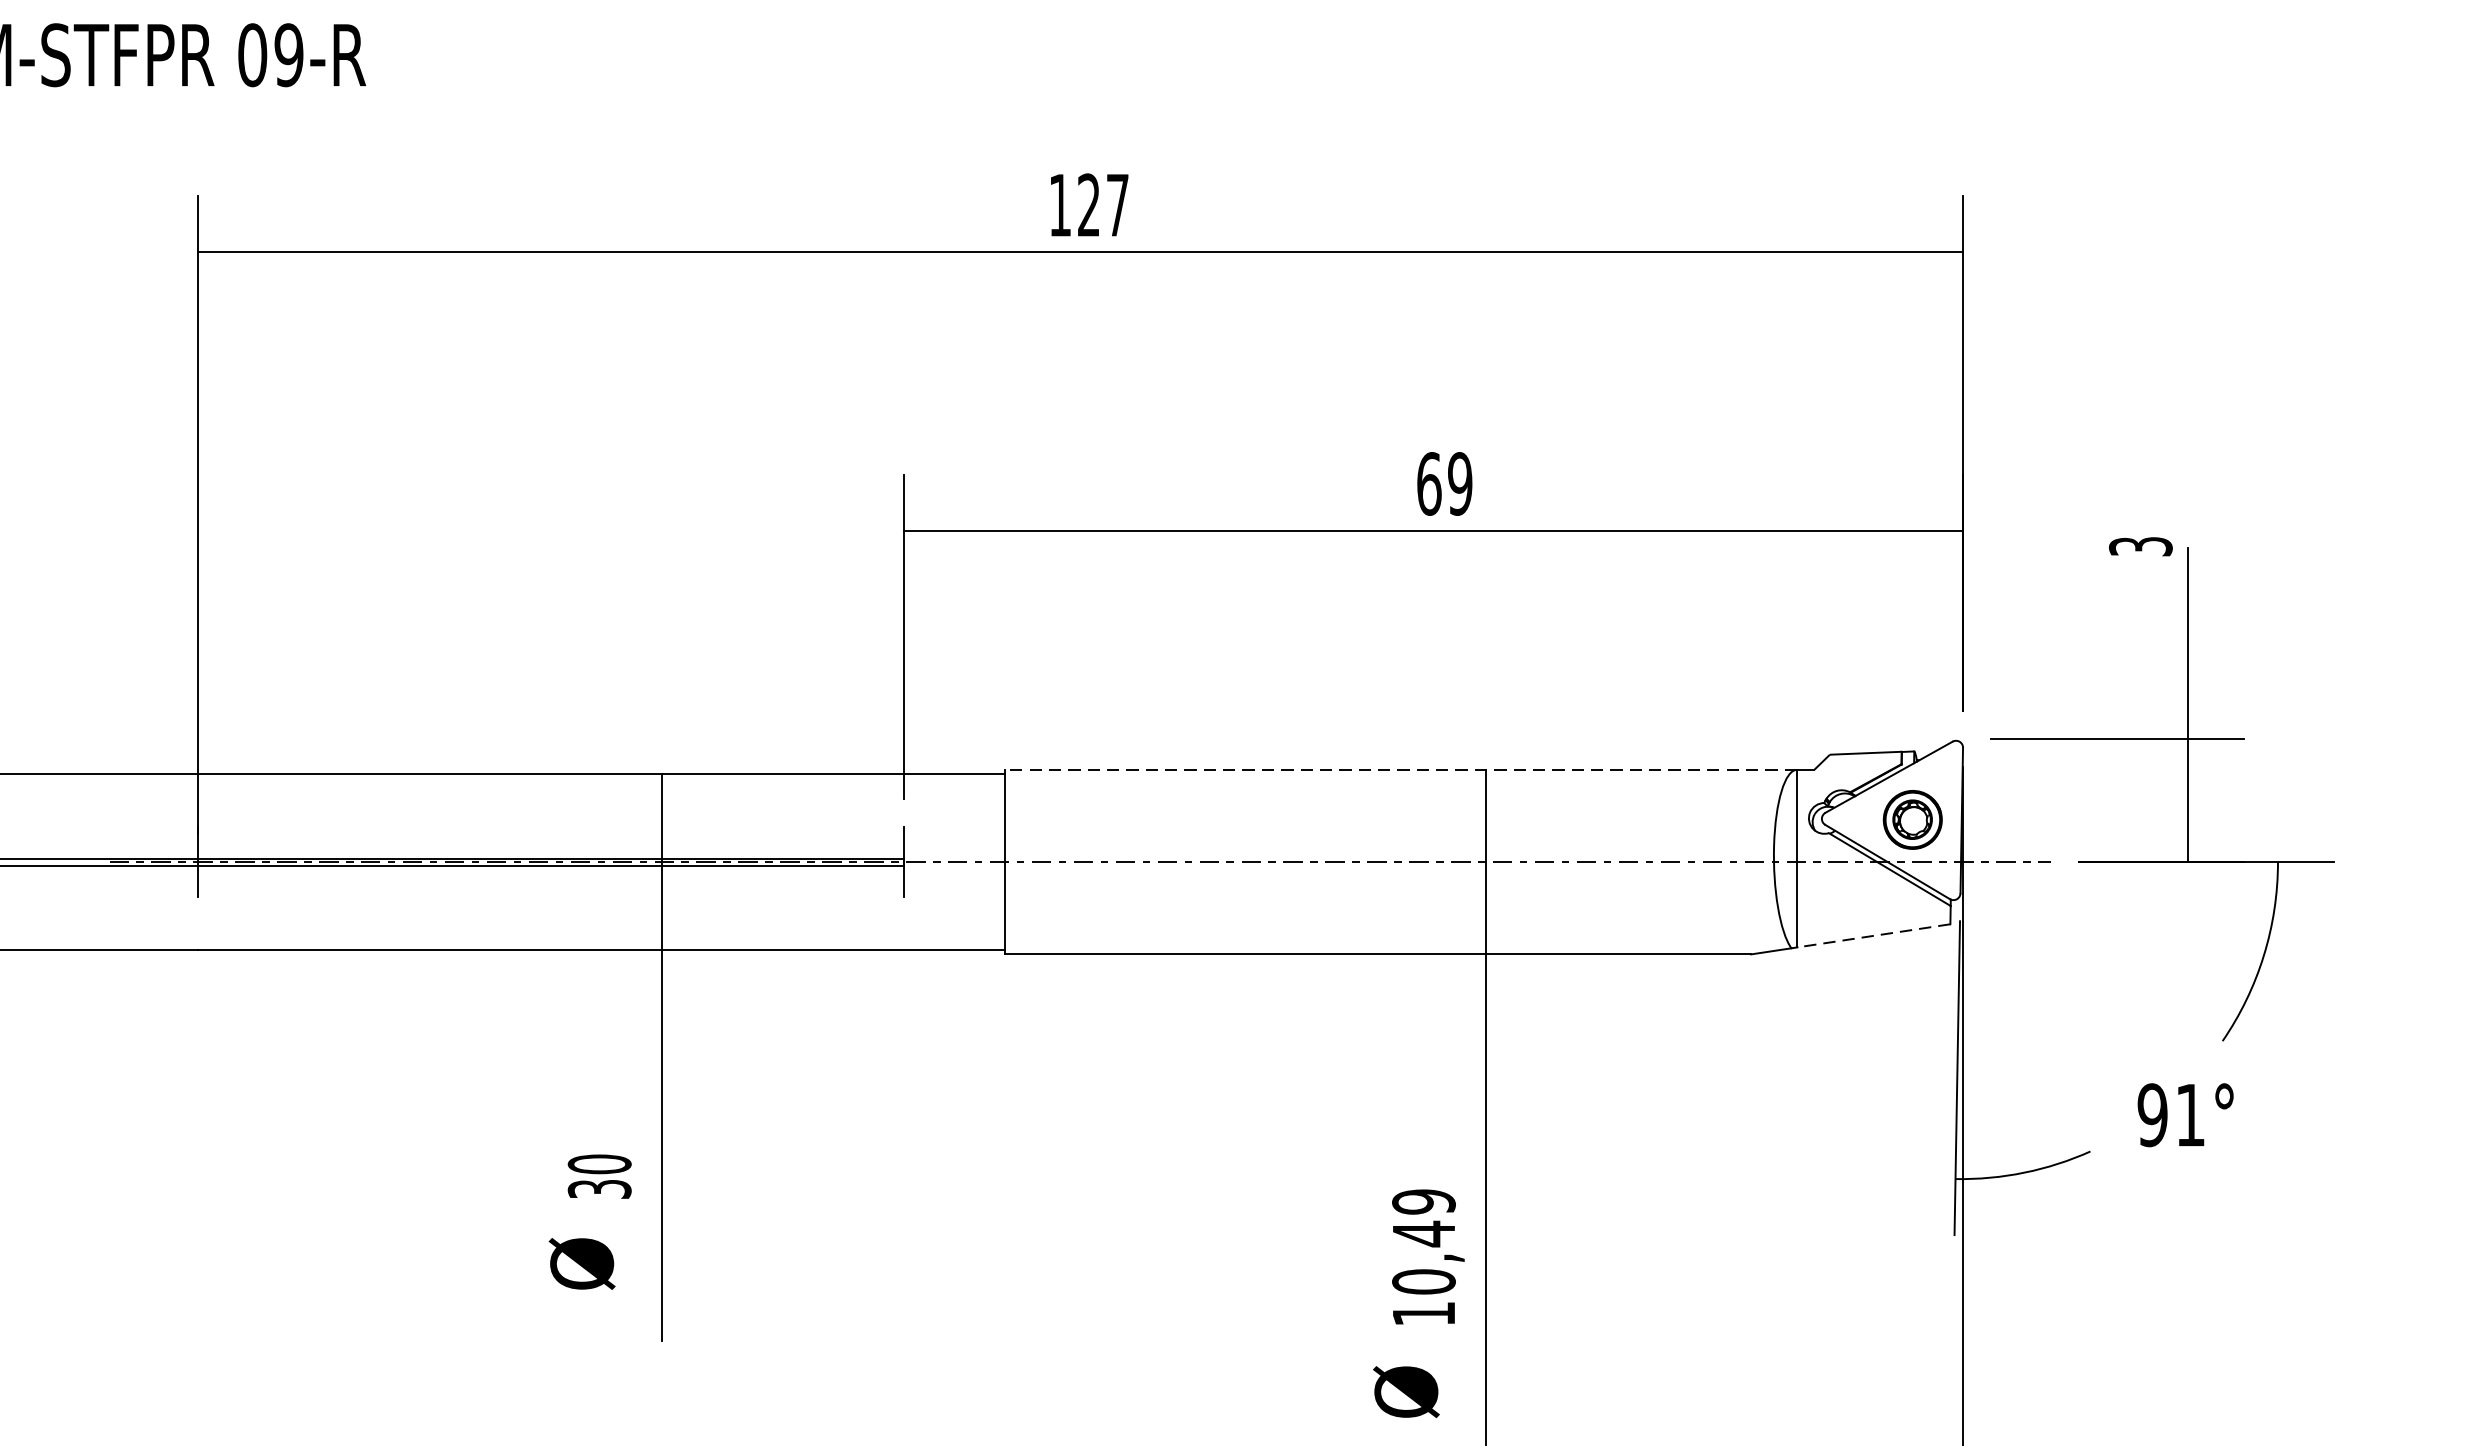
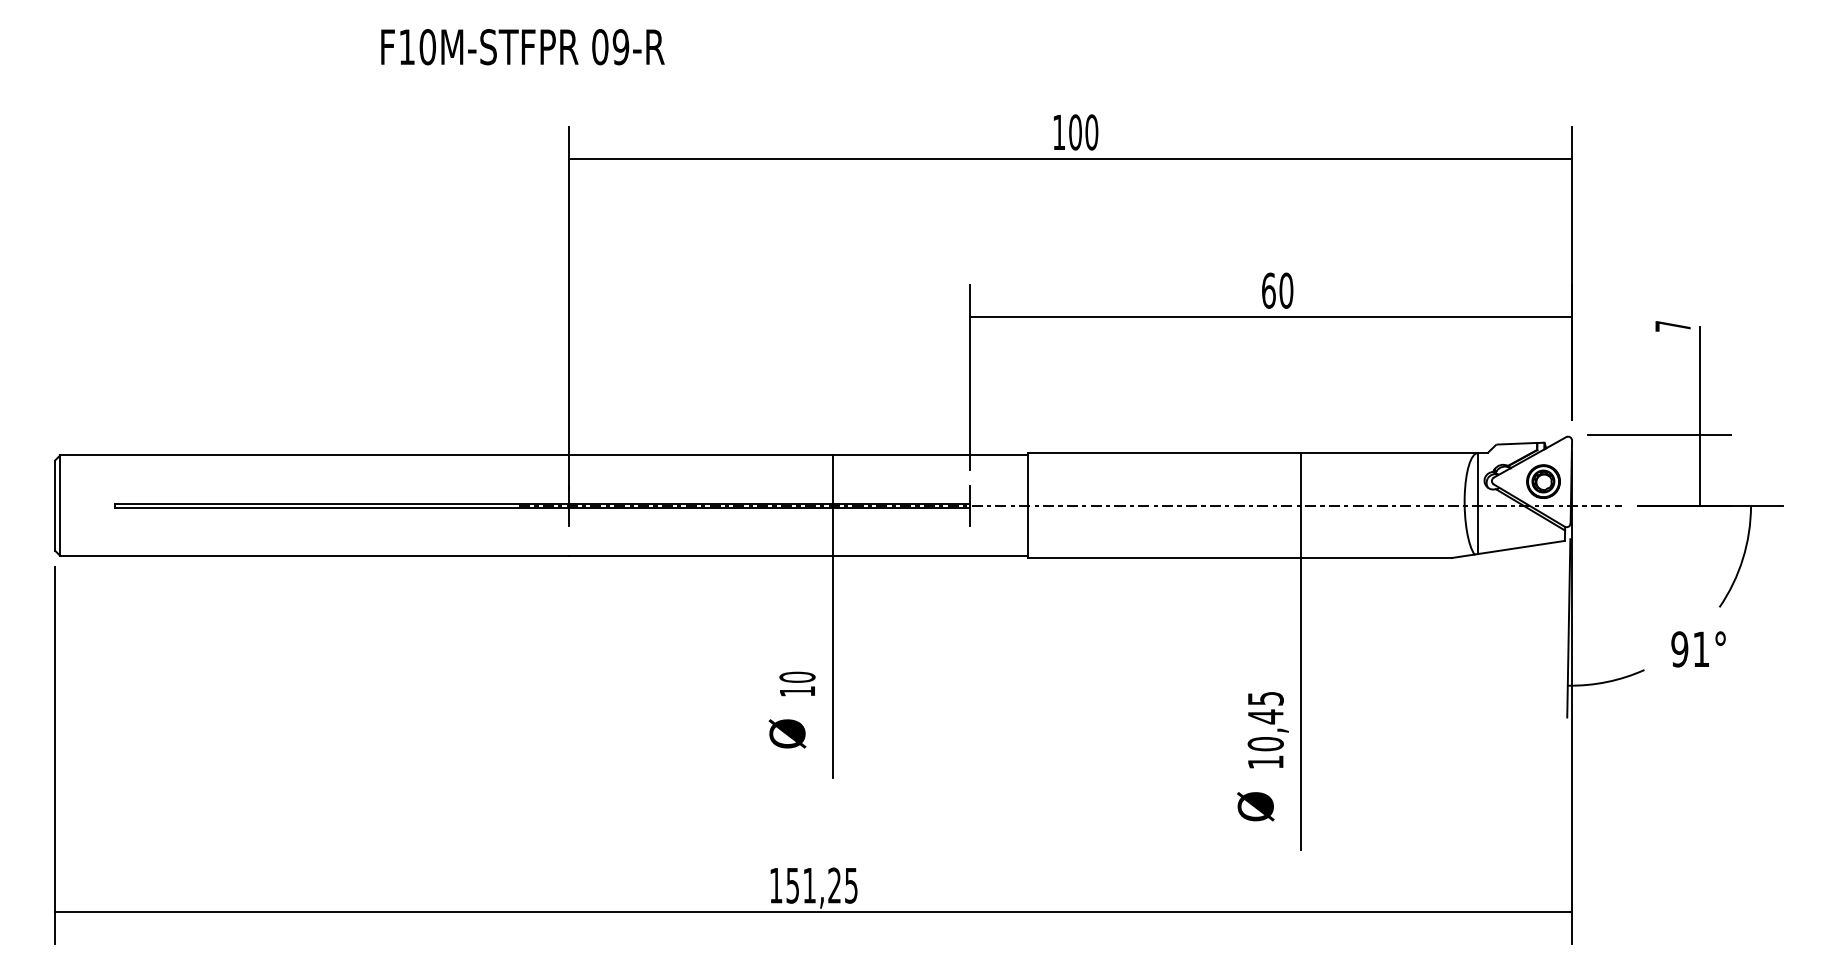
text: (1103, 205) -> (1083, 132), 127 -> 100
text: (1460, 483) -> (1286, 290), 69 -> 60
text: (2141, 546) -> (1673, 326), 3 -> 7
line: (1400, 770) -> (1252, 453), dashed -> solid
line: (1874, 935) -> (1521, 547), dashed -> solid
text: (599, 1189) -> (797, 691), 30 -> 10
text: (1423, 1201) -> (1265, 698), 10,49 -> 10,45

